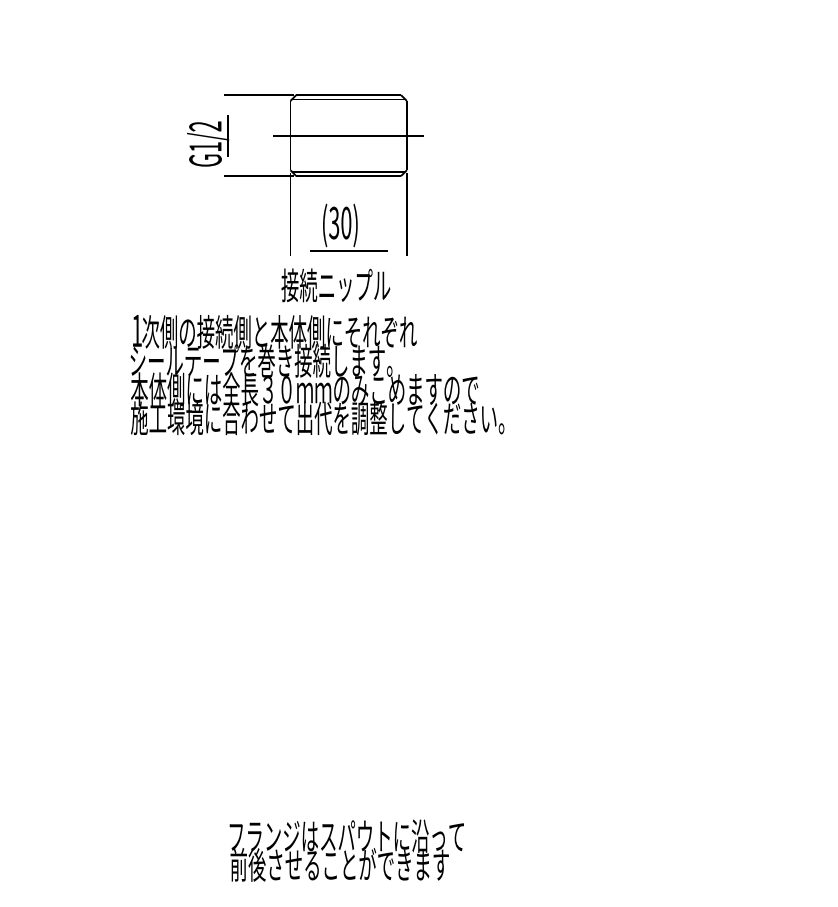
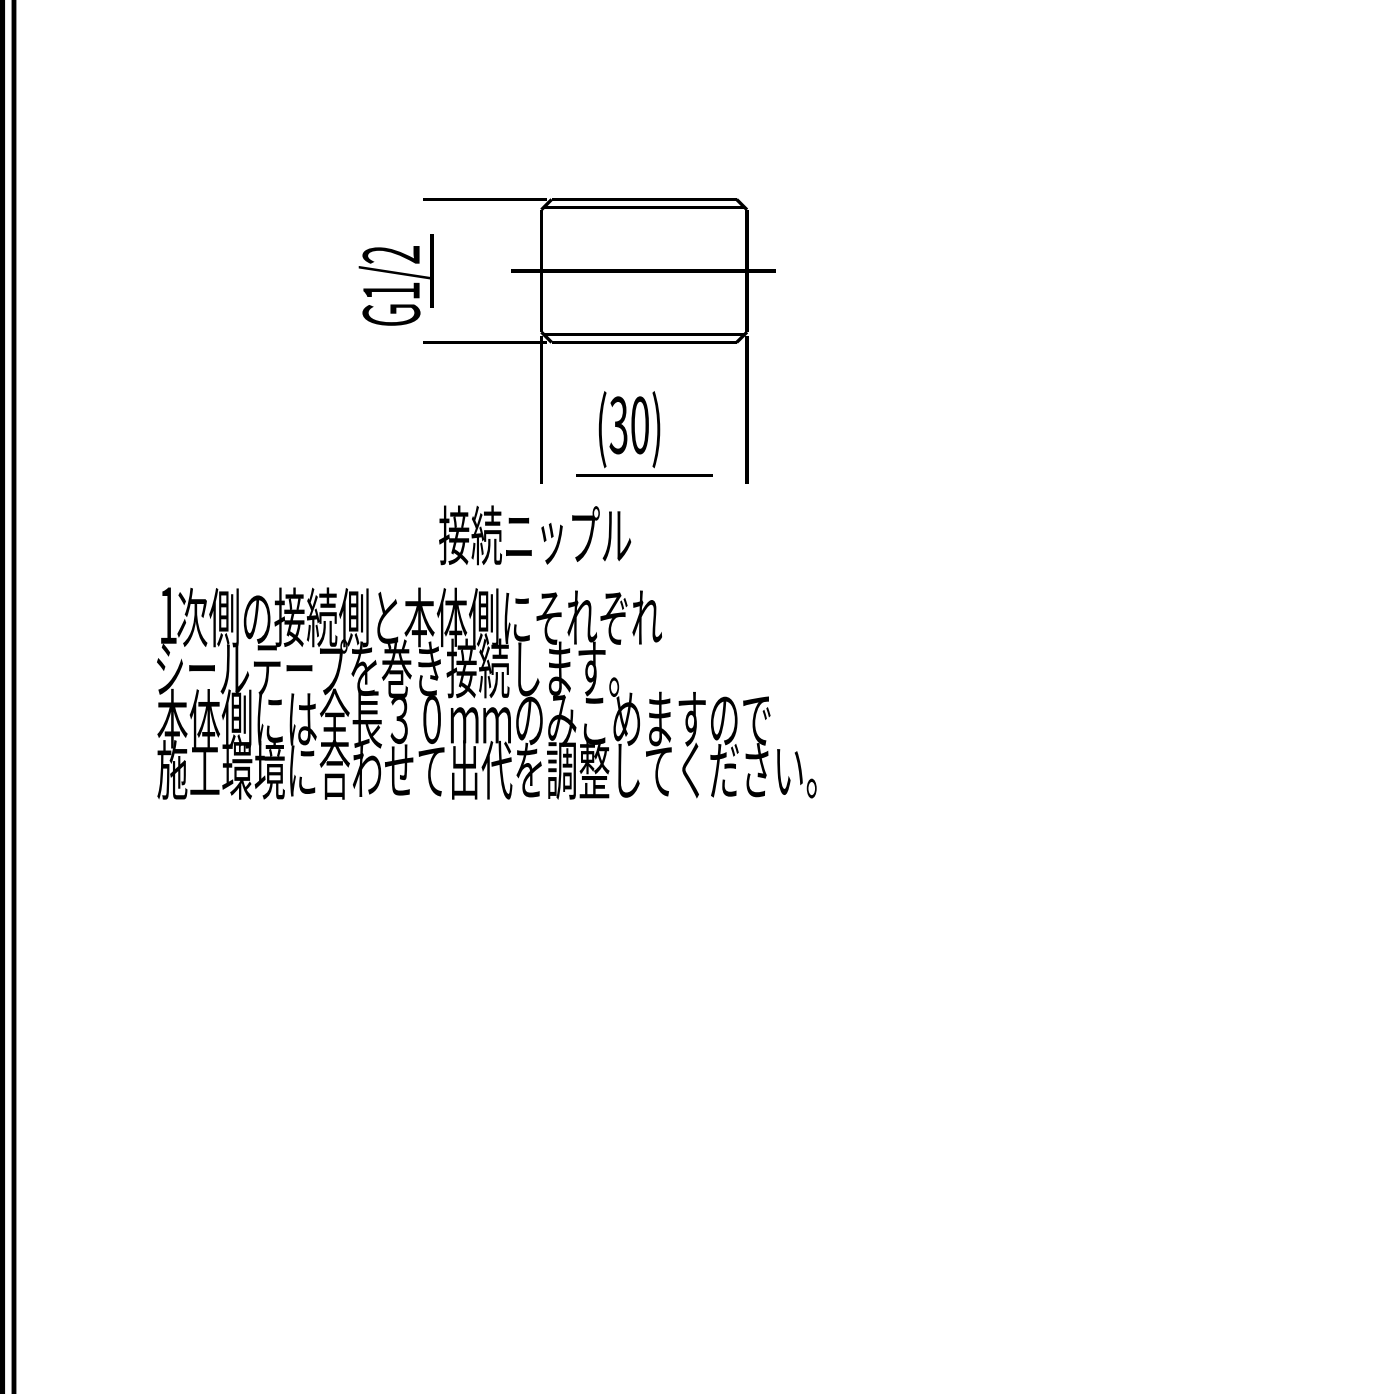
text: (335, 285) -> (534, 535), moved
text: (317, 375) -> (486, 694), moved

